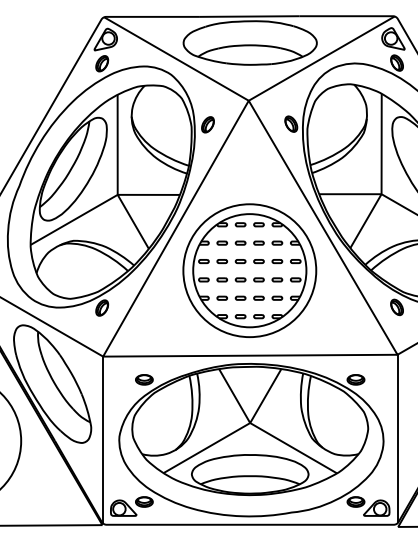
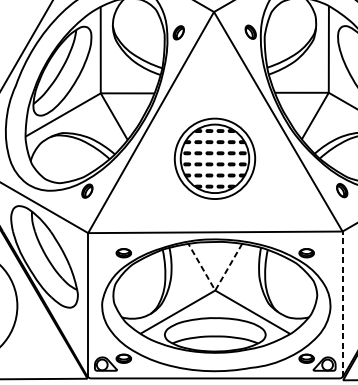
part: (249, 270) -> (214, 158), size x0.7
line: (250, 423) -> (215, 290), solid -> dashed
line: (397, 438) -> (342, 303), solid -> dashed

